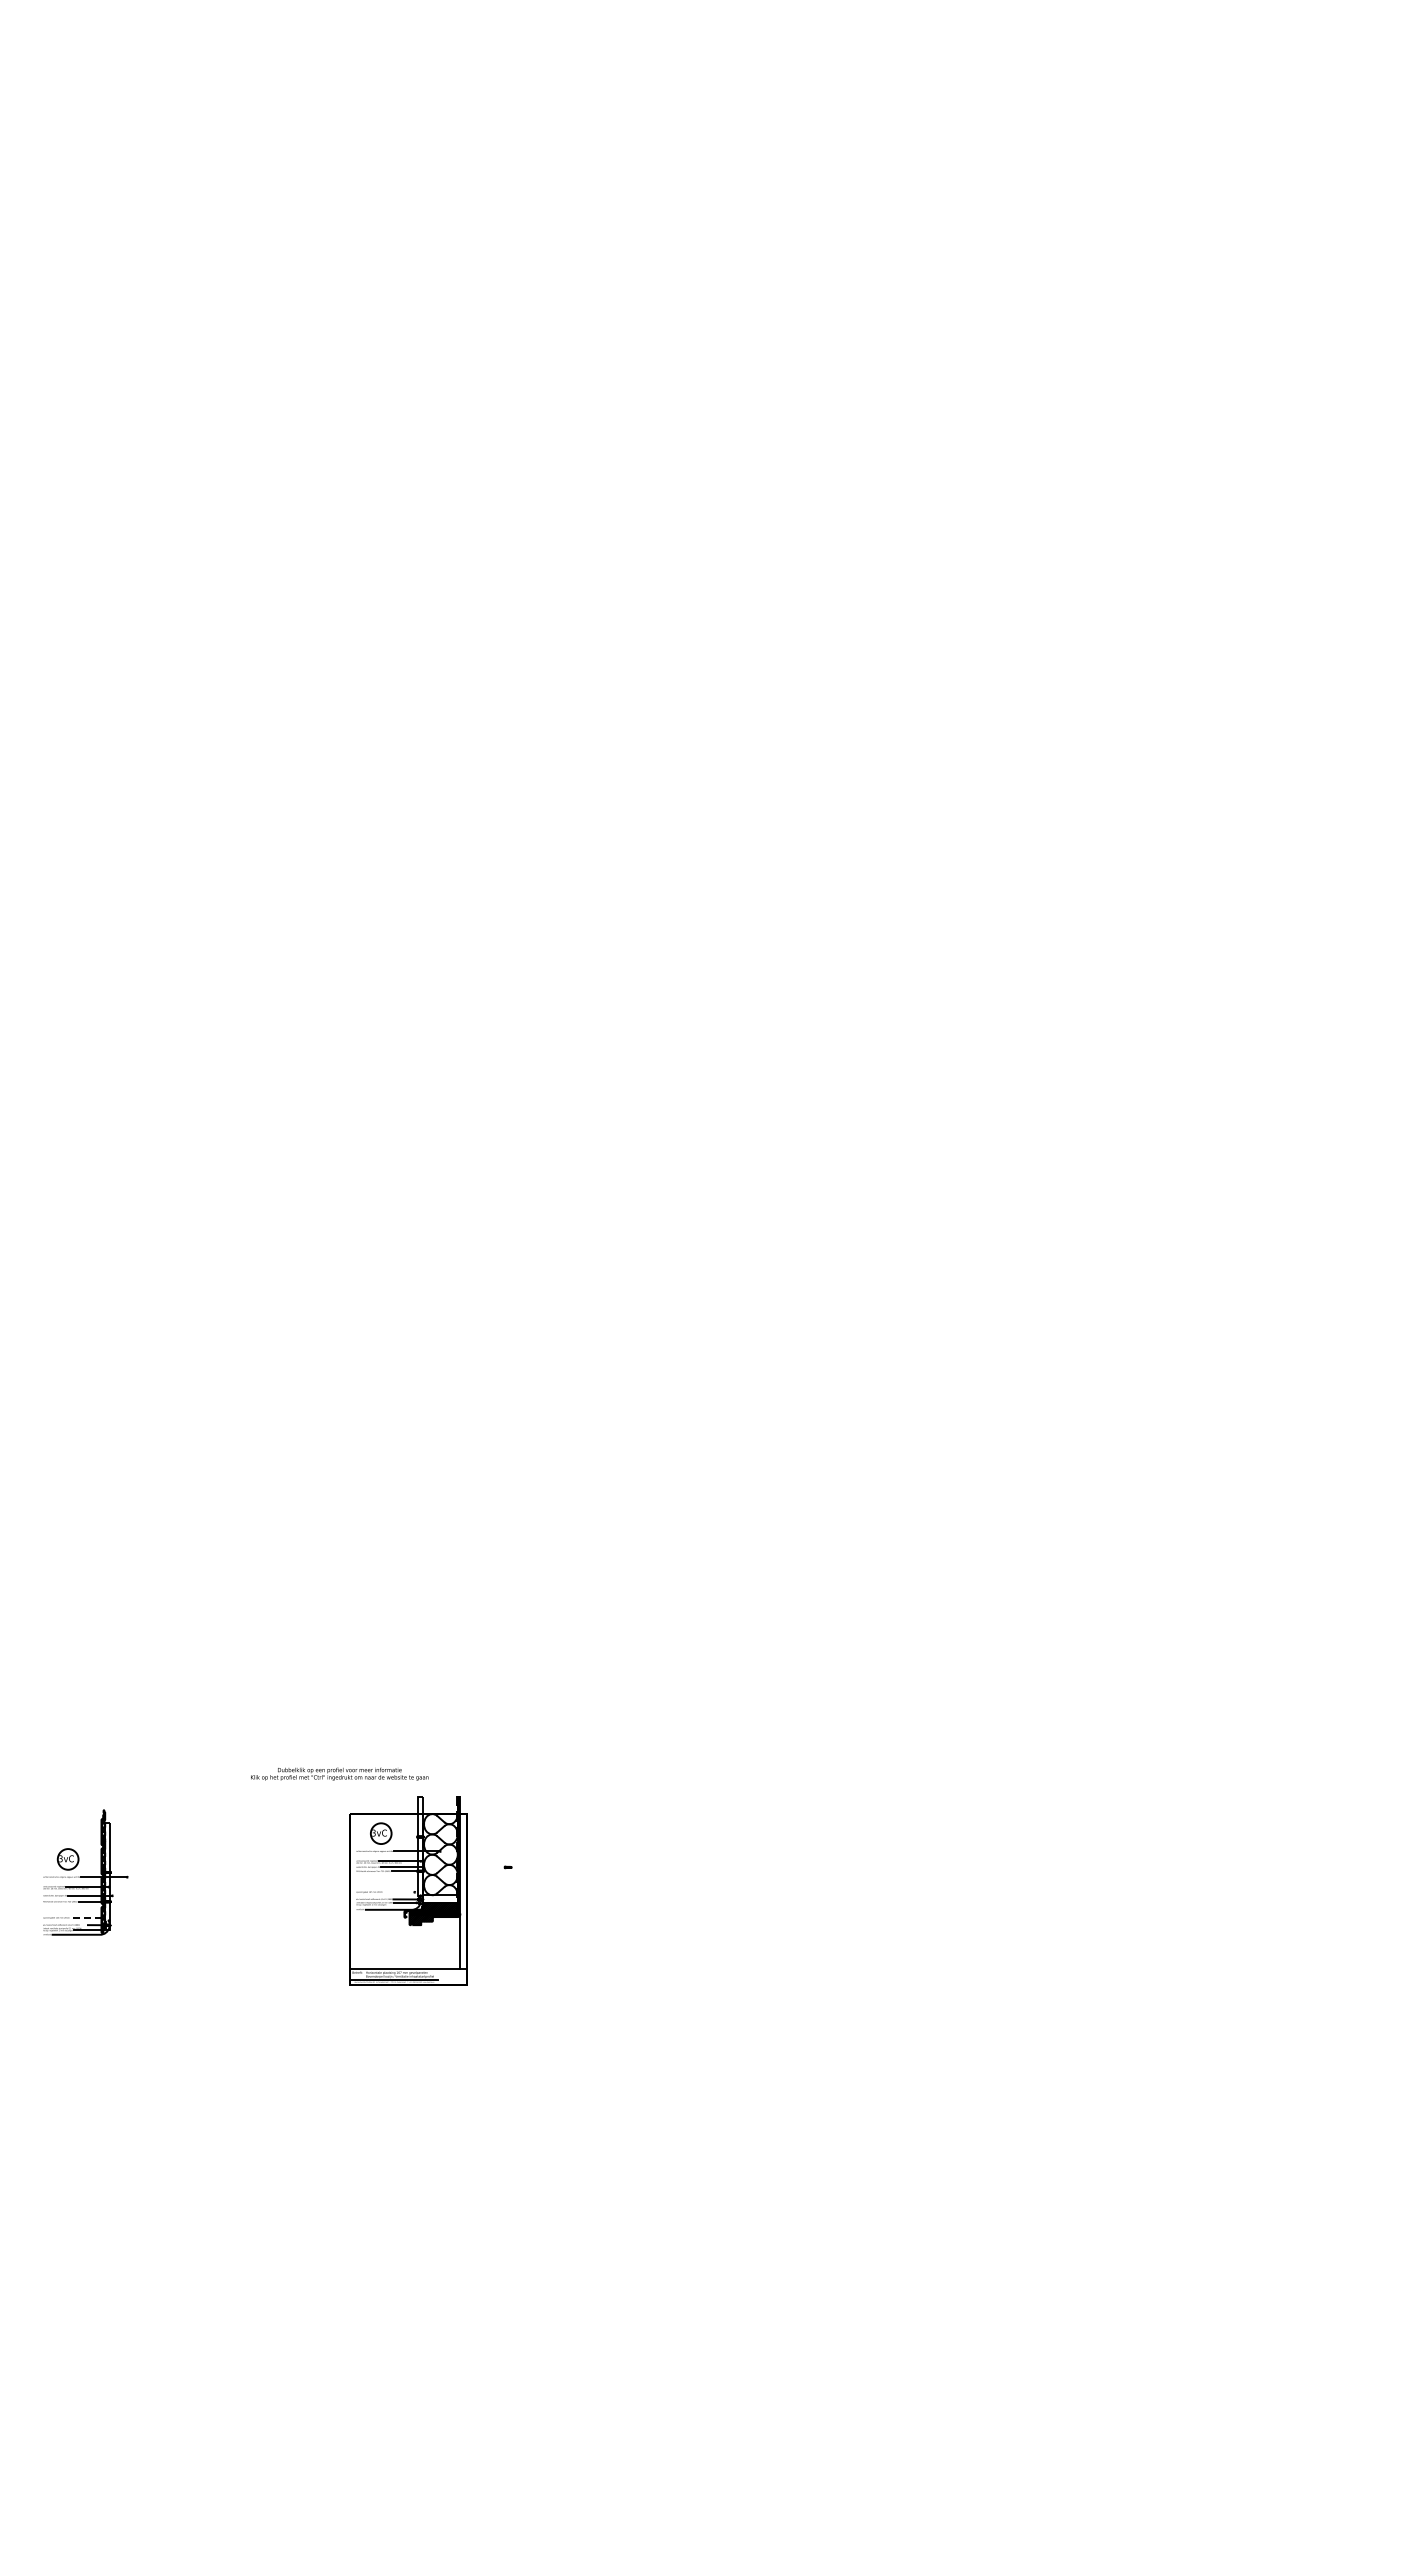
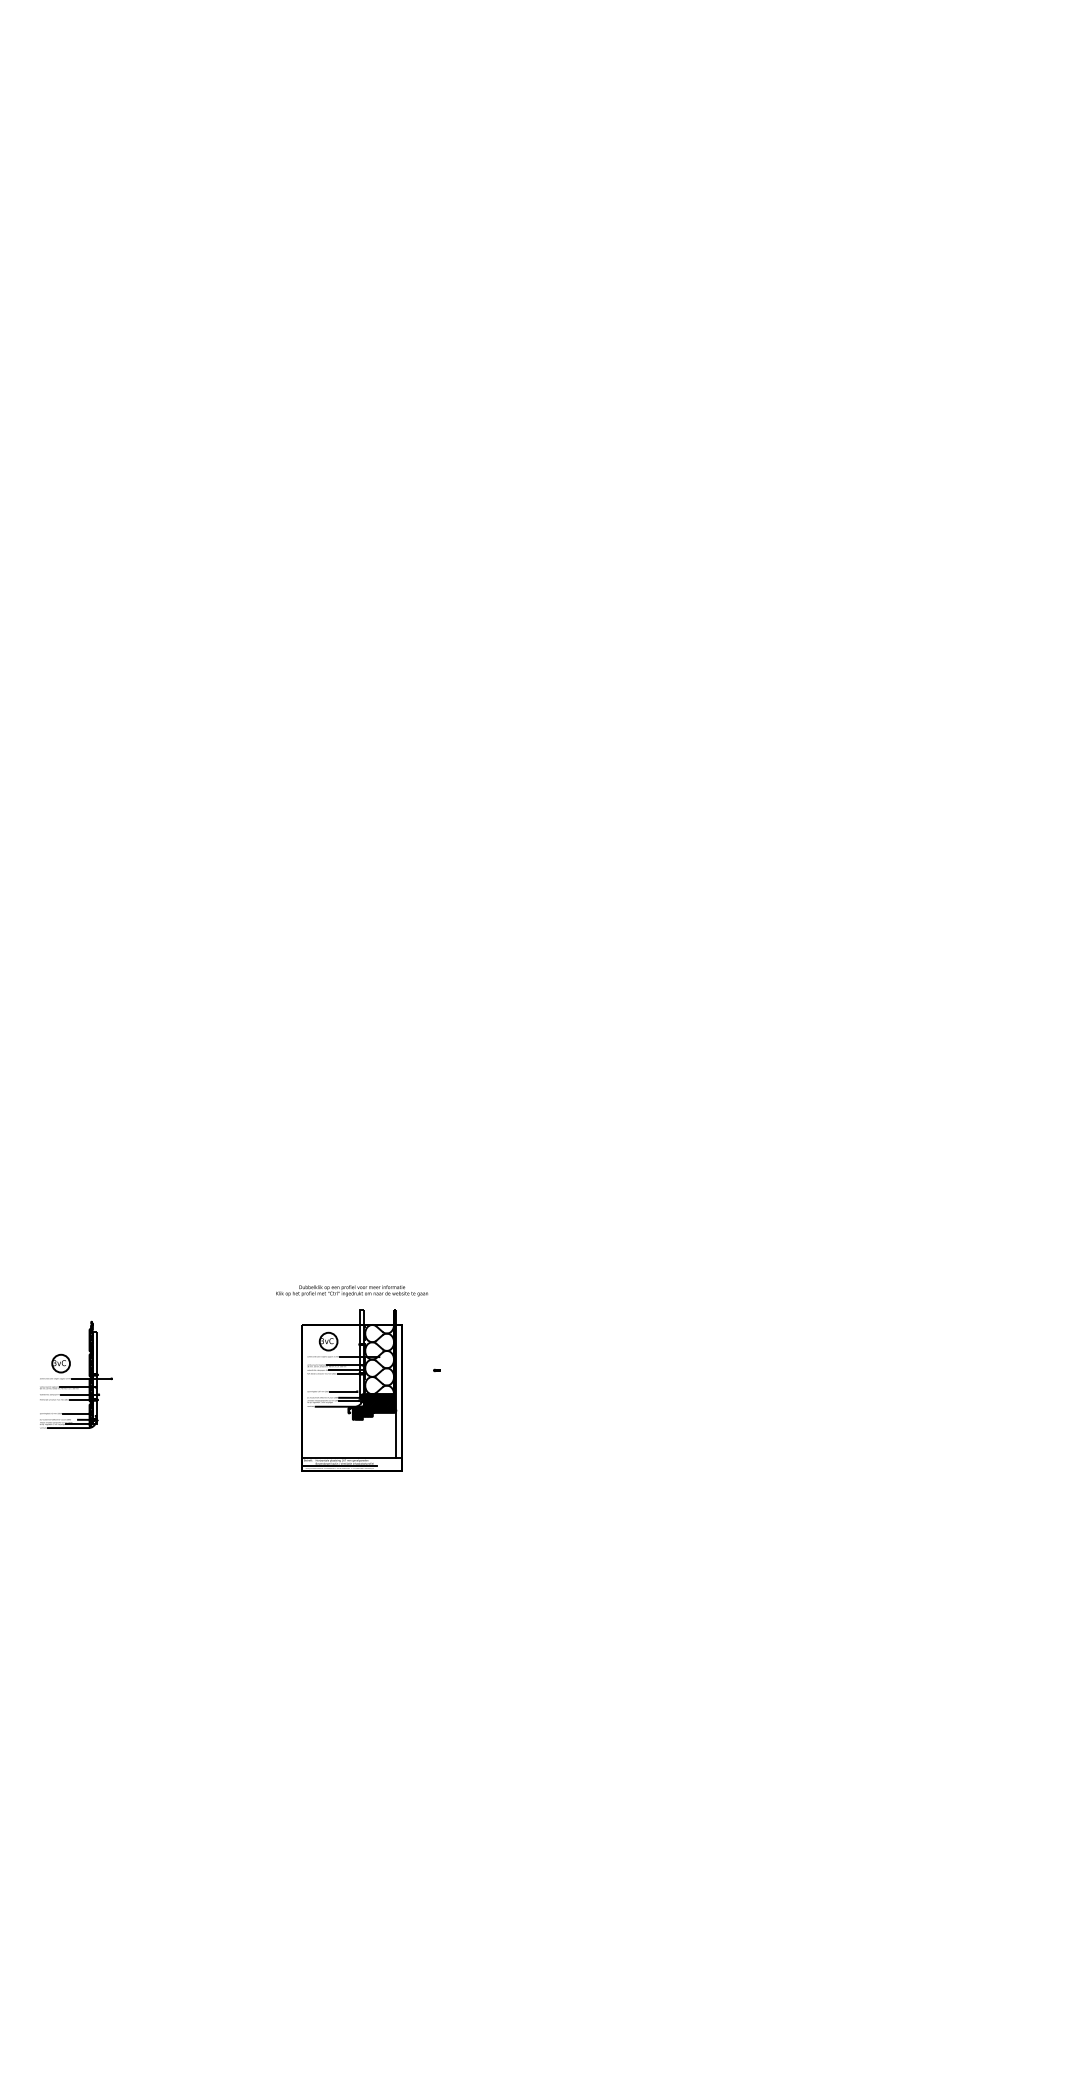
text: (339, 1773) -> (351, 1290), moved
line: (398, 1892) -> (343, 1391), added
hatch: (439, 1899) -> (378, 1397), added
line: (85, 1917) -> (75, 1413), dashed -> solid

